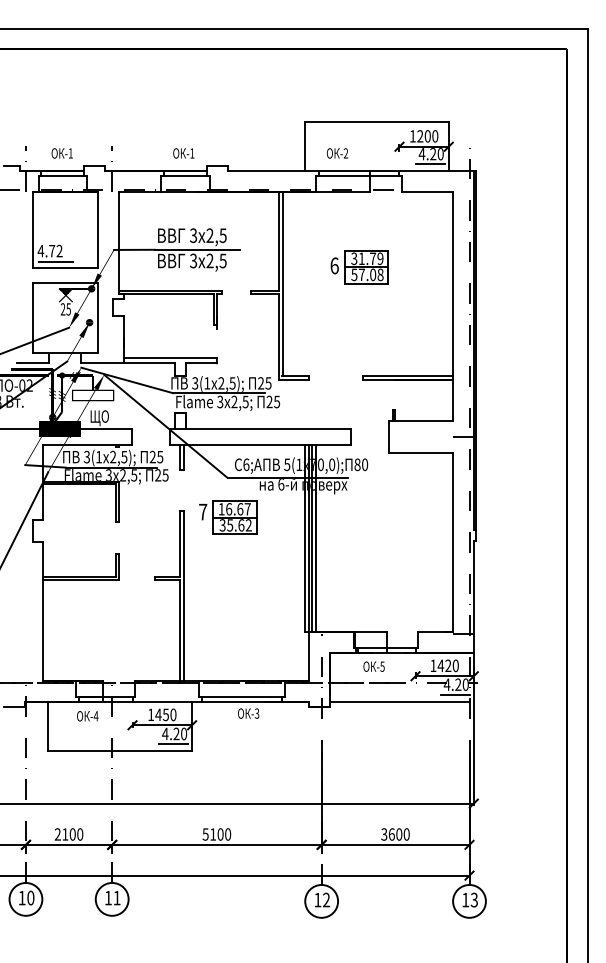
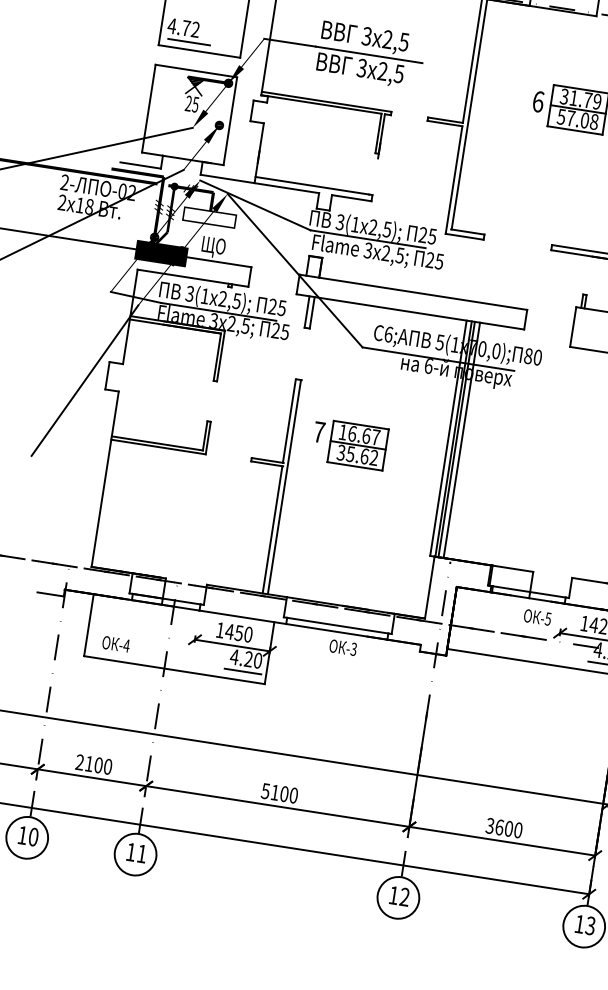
part: (228, 517) -> (350, 444), moved
text: (373, 666) -> (536, 617), moved
text: (87, 716) -> (115, 644), moved

